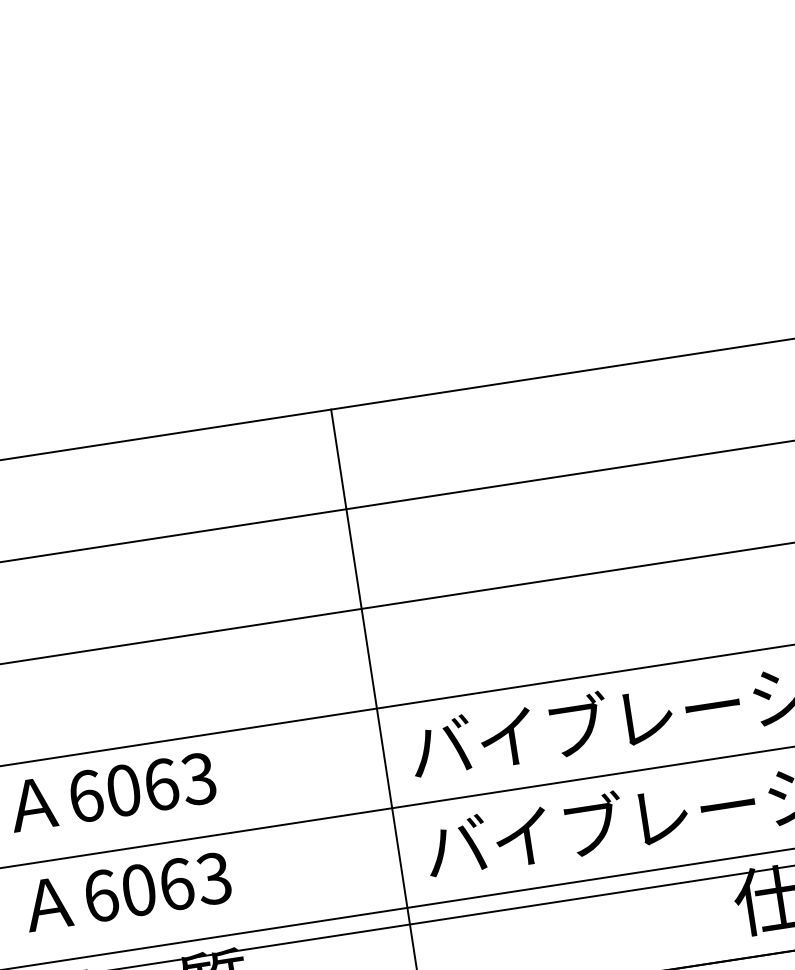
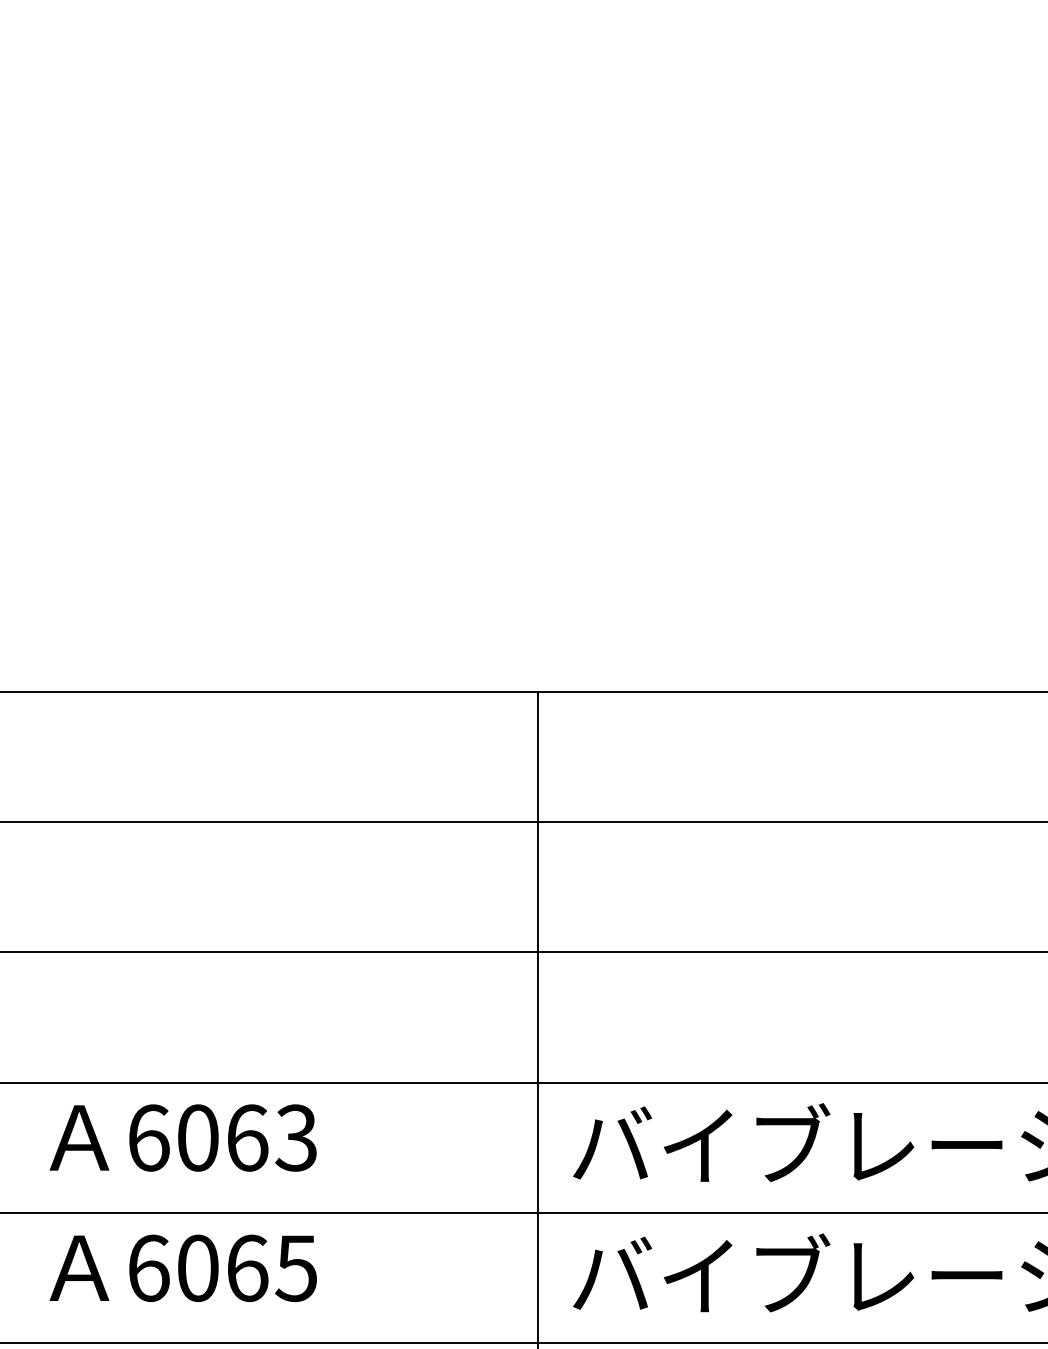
text: (213, 878) -> (295, 1267), 6063 -> 6065

